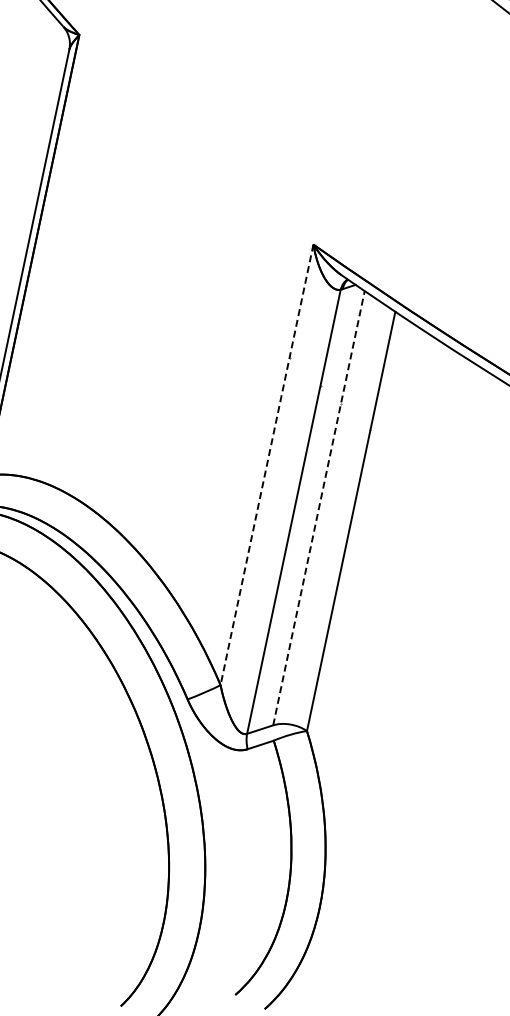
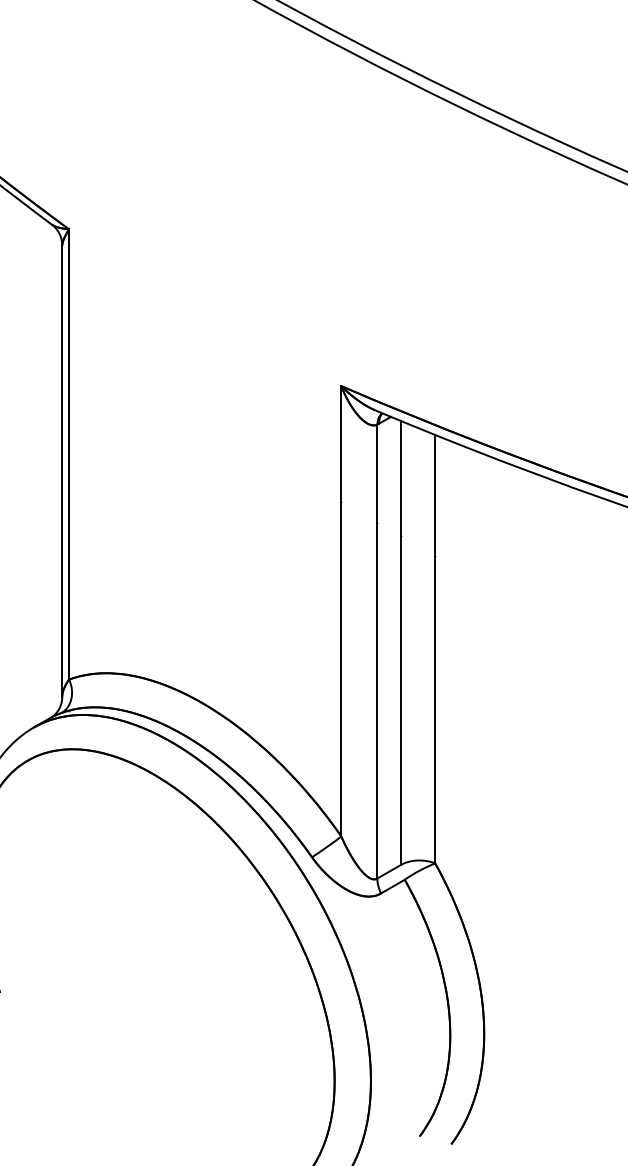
line: (267, 465) -> (341, 611), dashed -> solid
line: (319, 507) -> (401, 642), dashed -> solid

